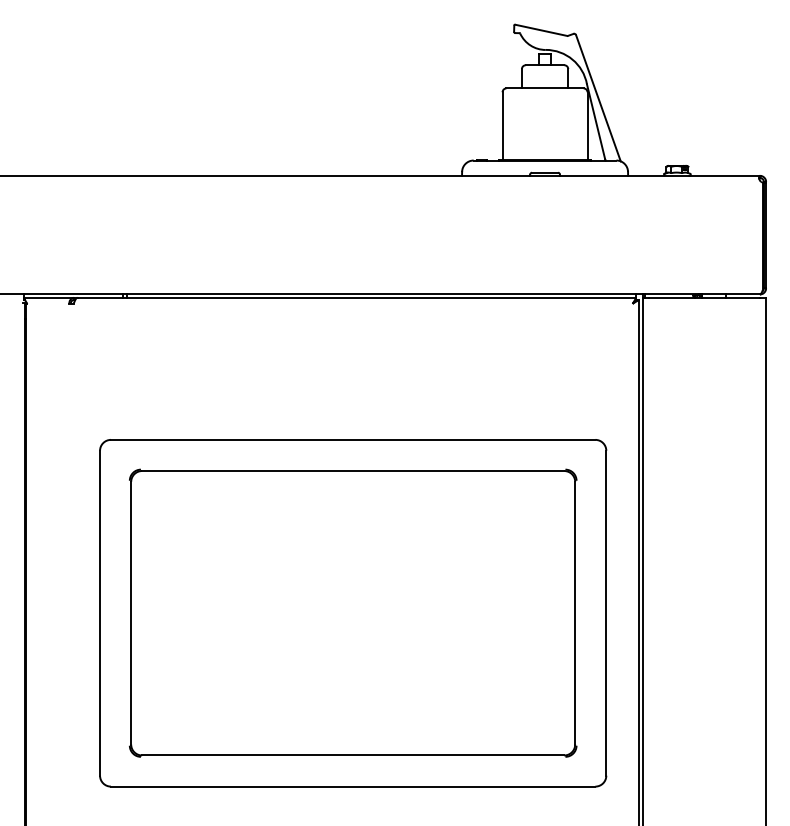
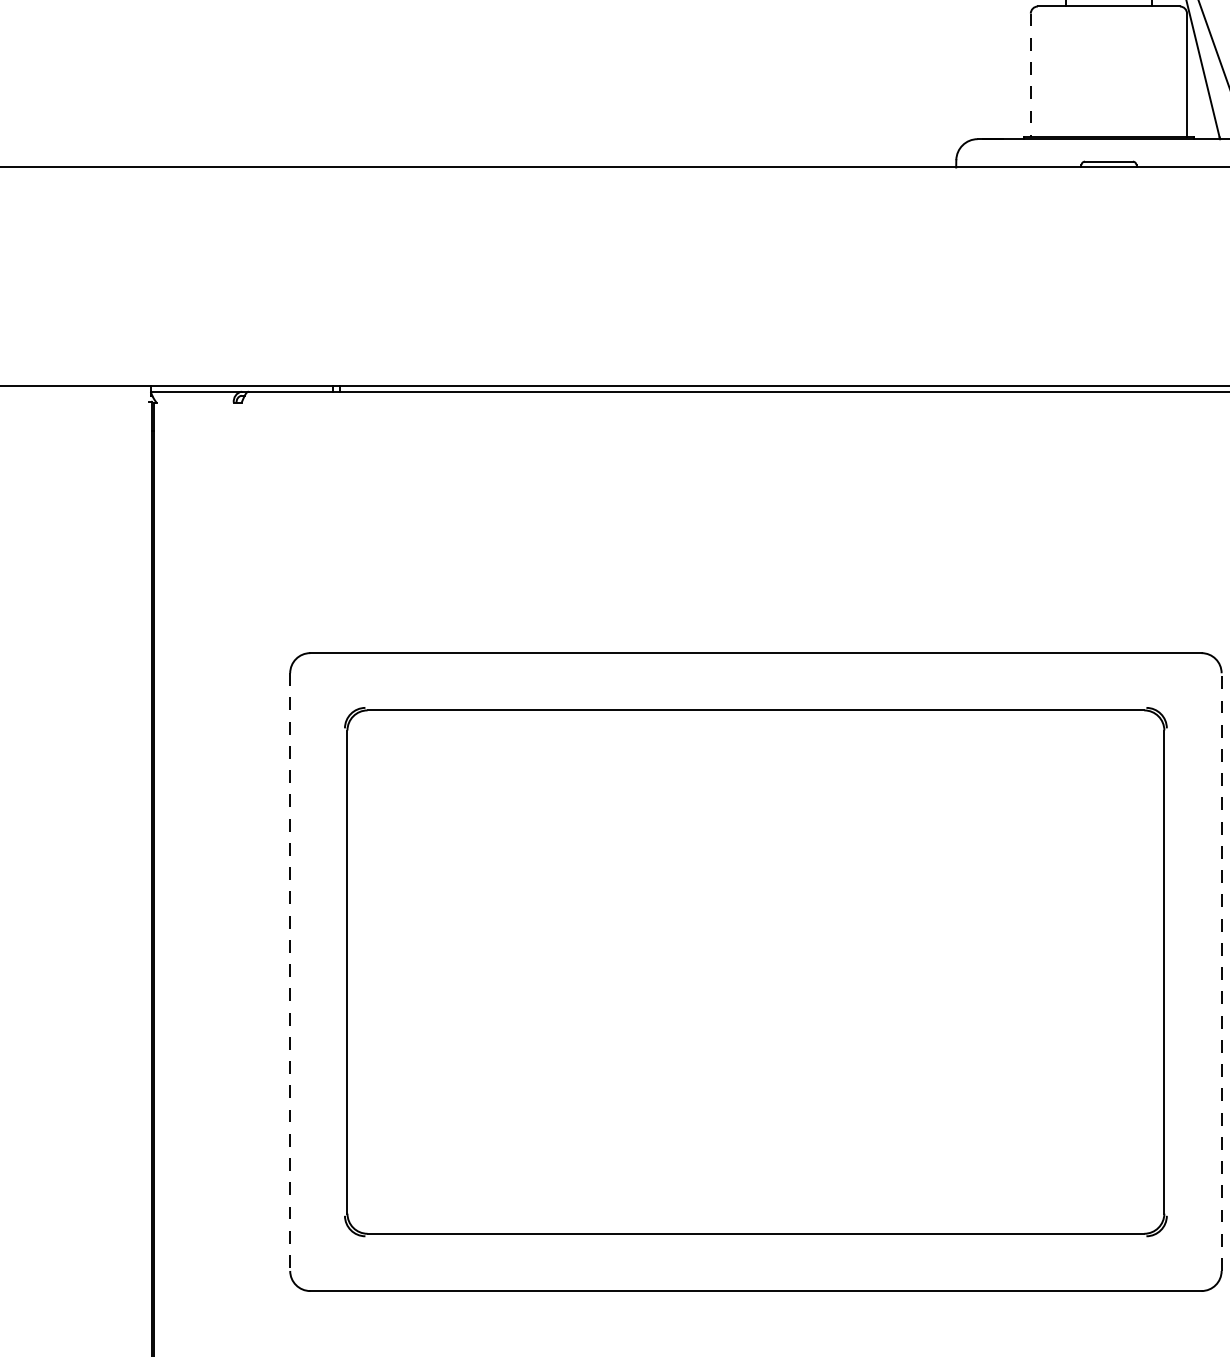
line: (502, 125) -> (1030, 74), solid -> dashed
line: (606, 612) -> (1221, 970), solid -> dashed
line: (100, 613) -> (291, 972), solid -> dashed

